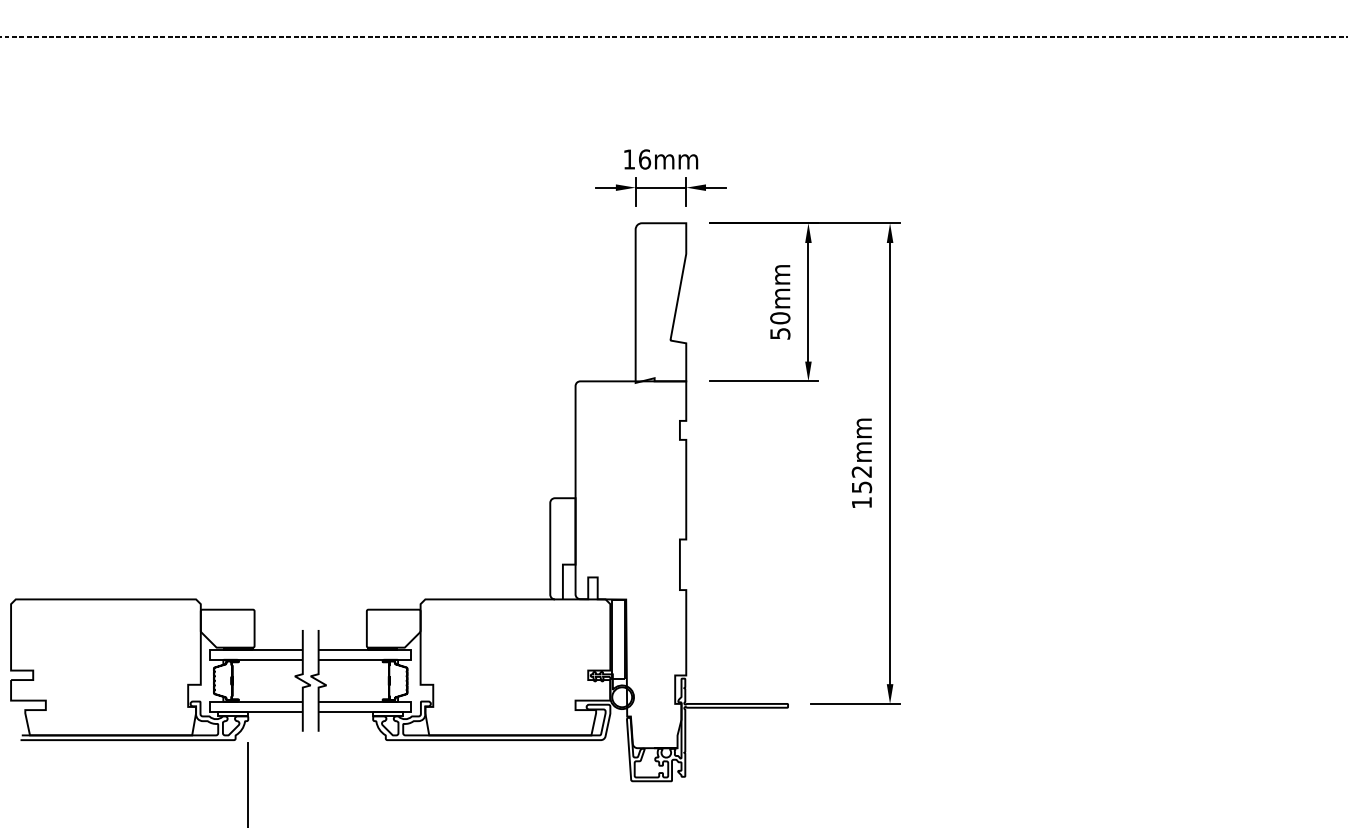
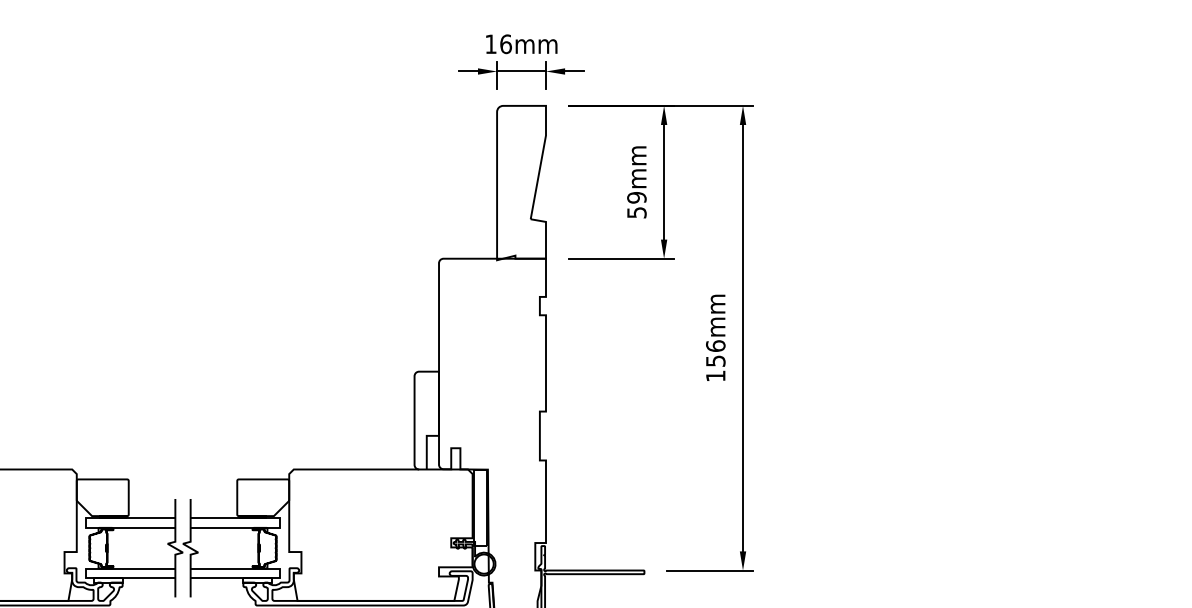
text: (780, 318) -> (637, 197), 50mm -> 59mm
text: (861, 471) -> (715, 345), 152mm -> 156mm

